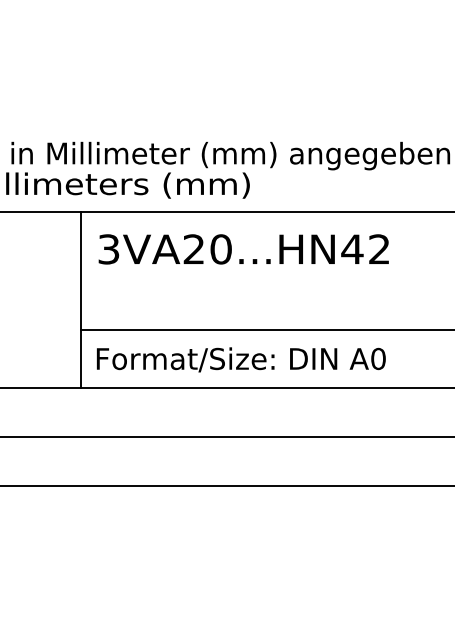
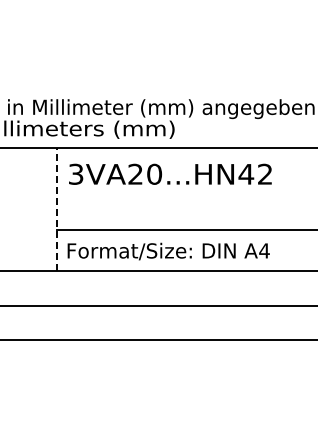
line: (80, 299) -> (56, 209), solid -> dashed
text: (378, 358) -> (264, 250), A0 -> A4

